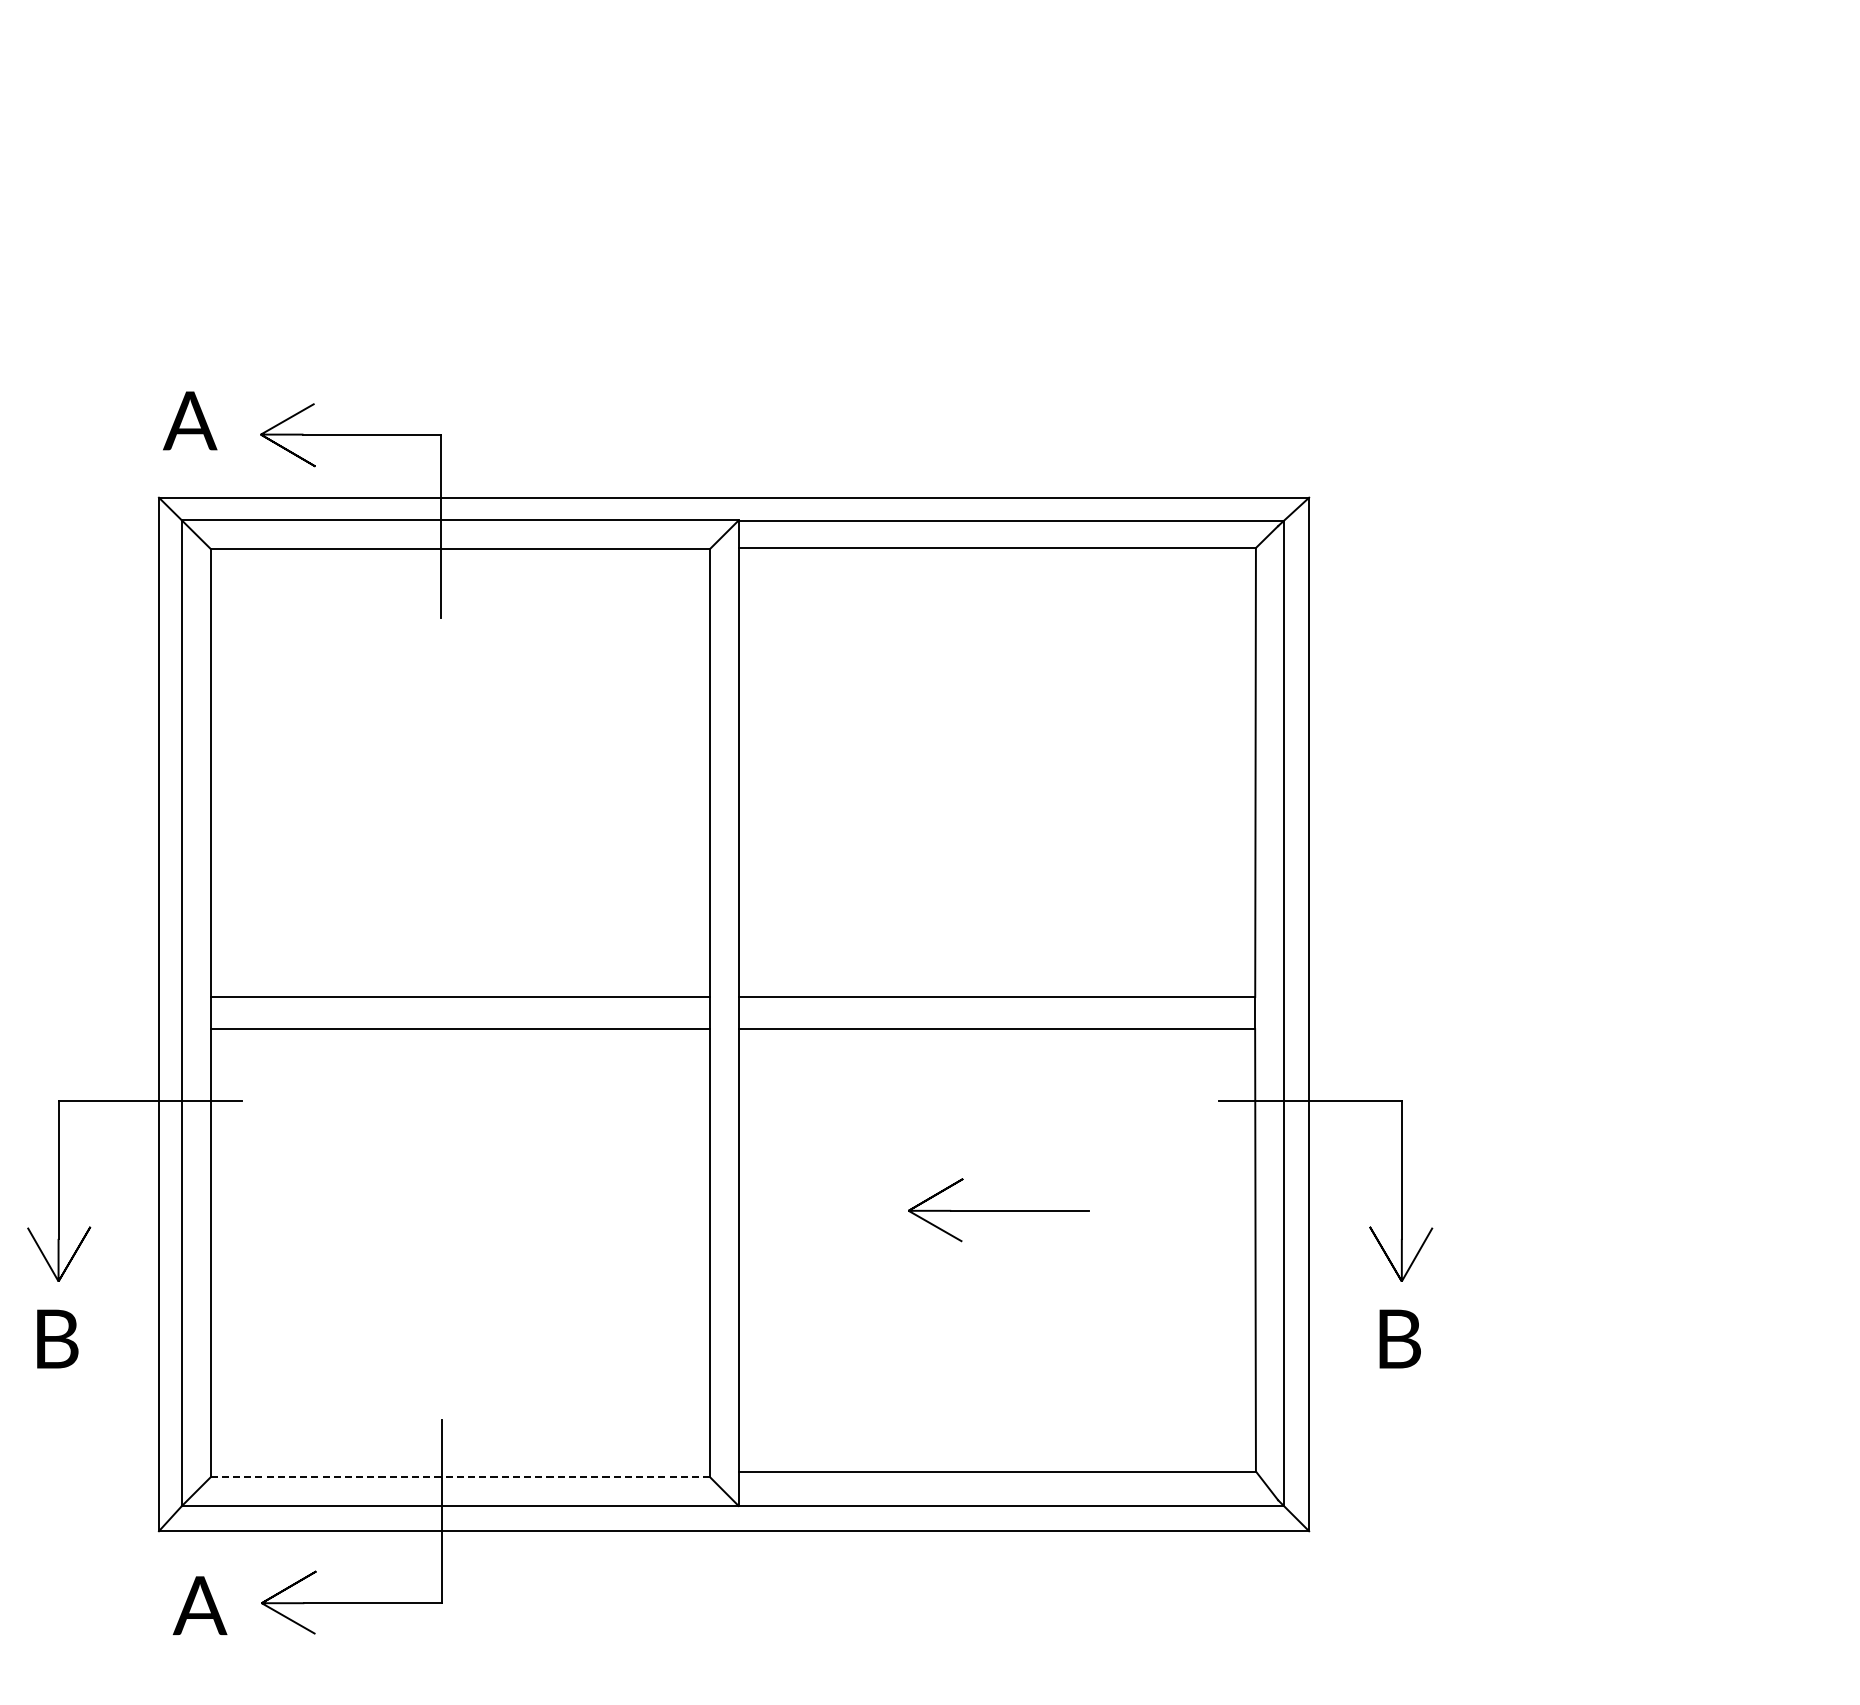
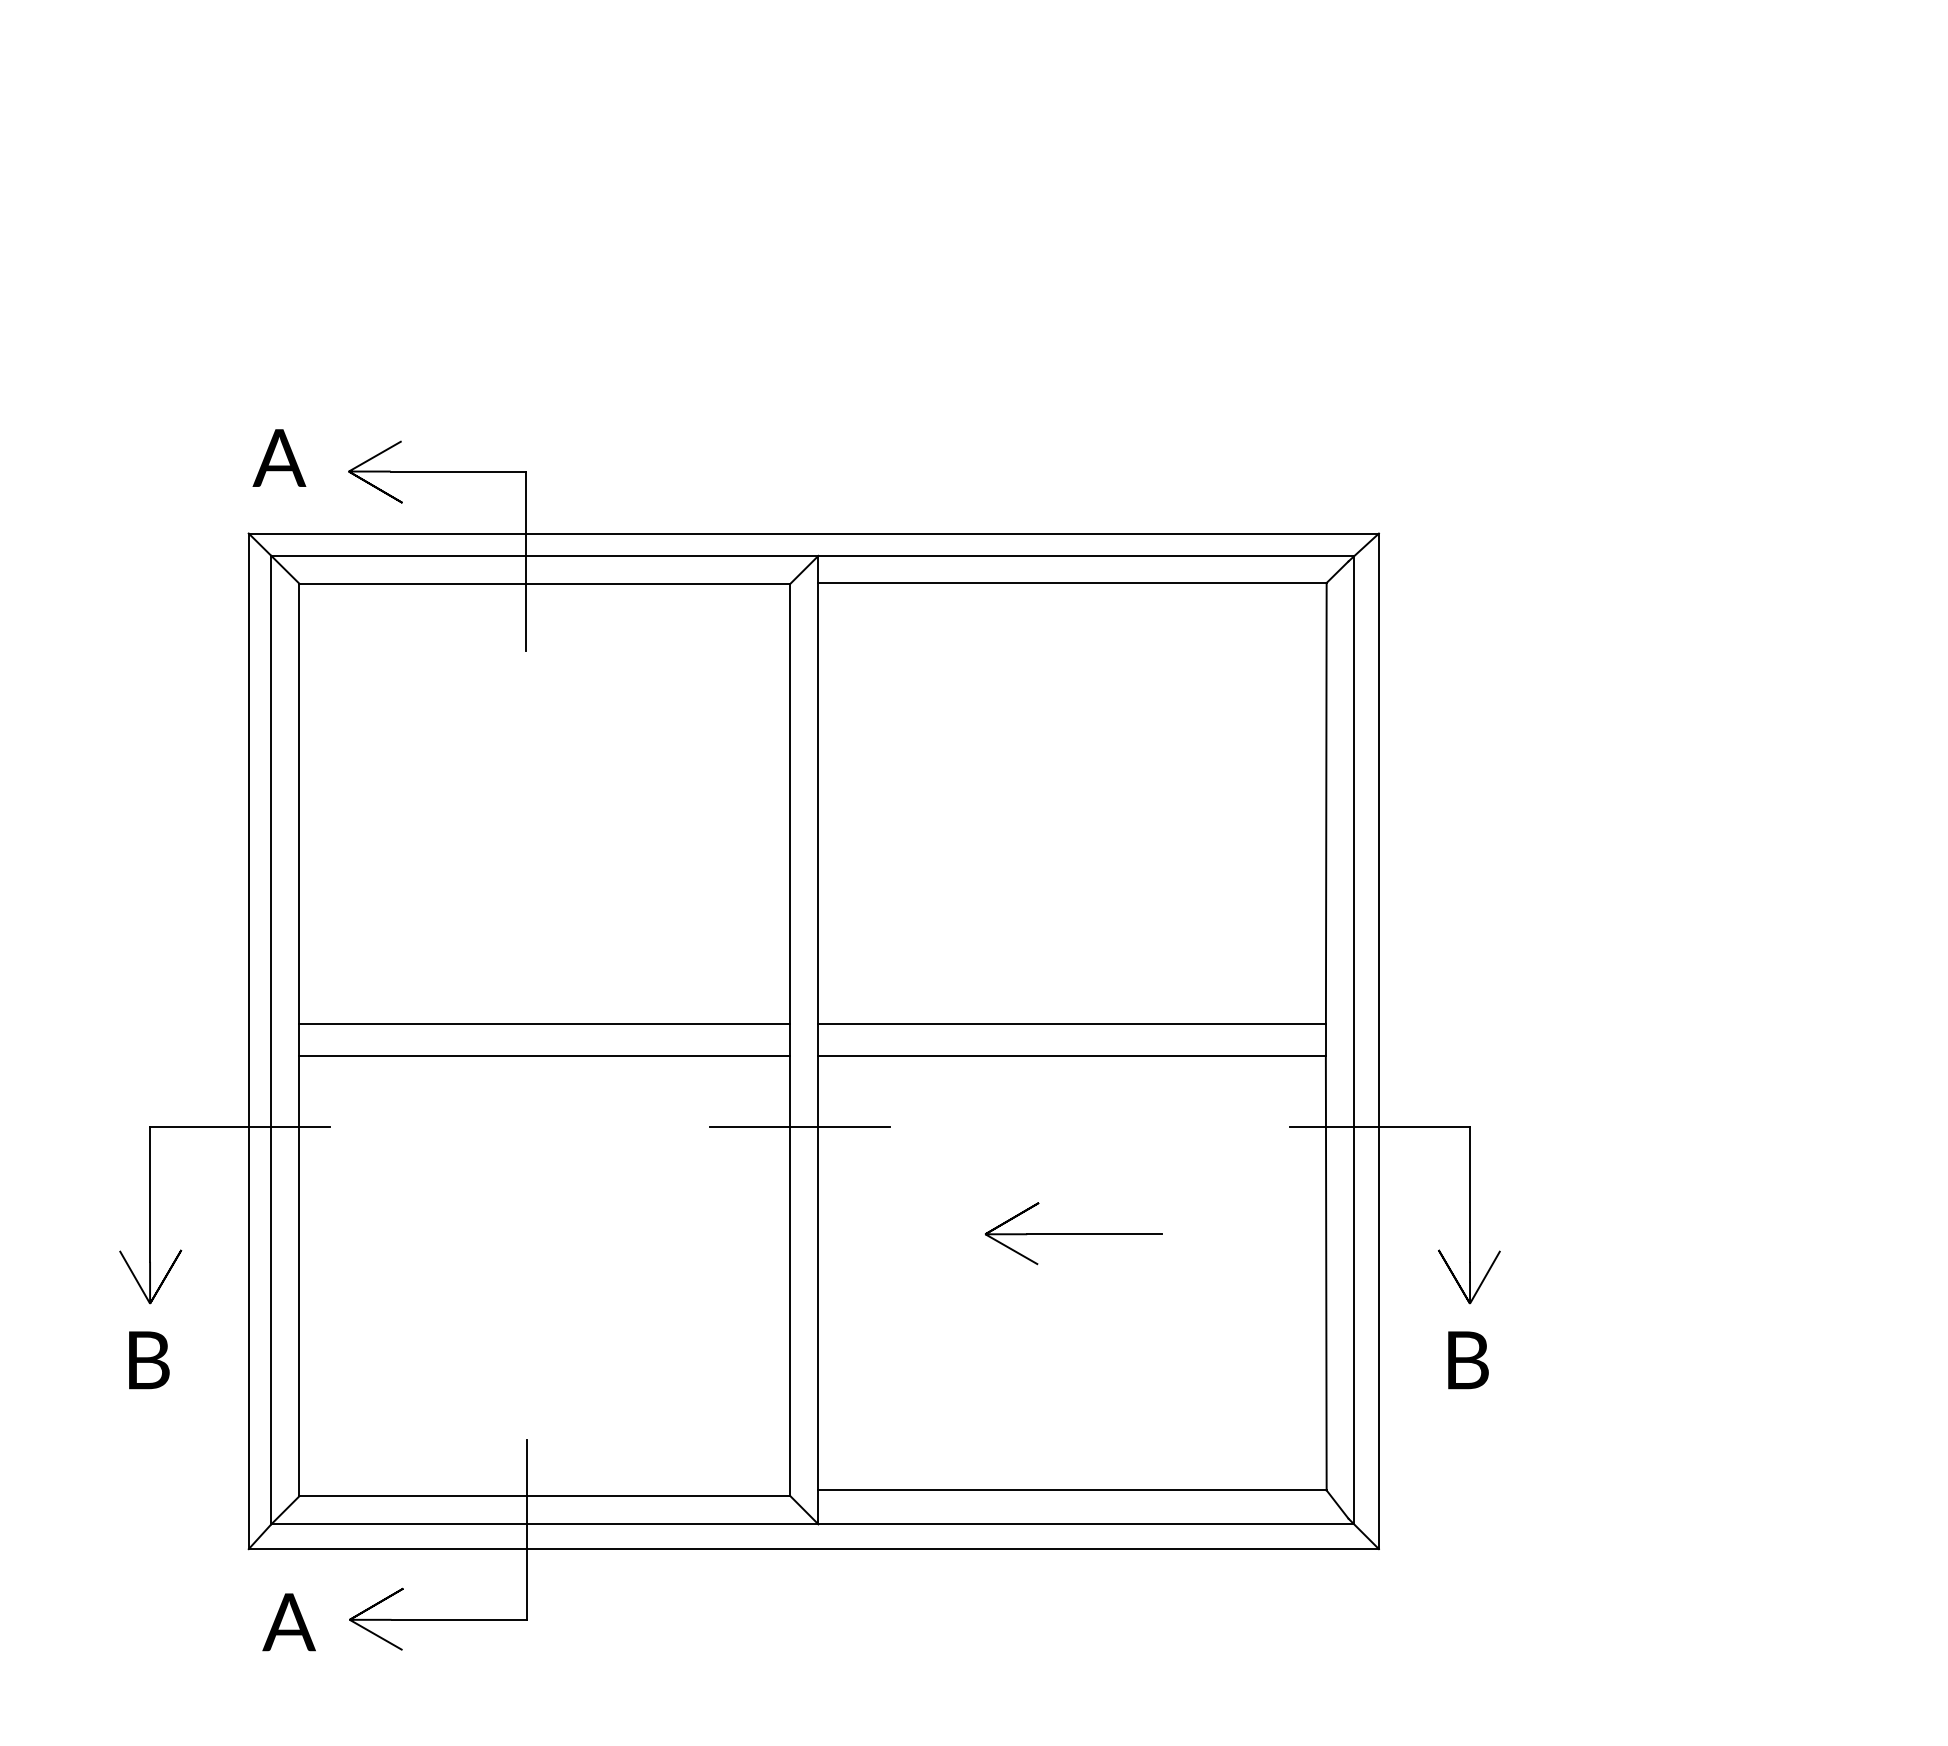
line: (719, 1101) -> (799, 1126), added
line: (459, 1477) -> (544, 1496), dashed -> solid

